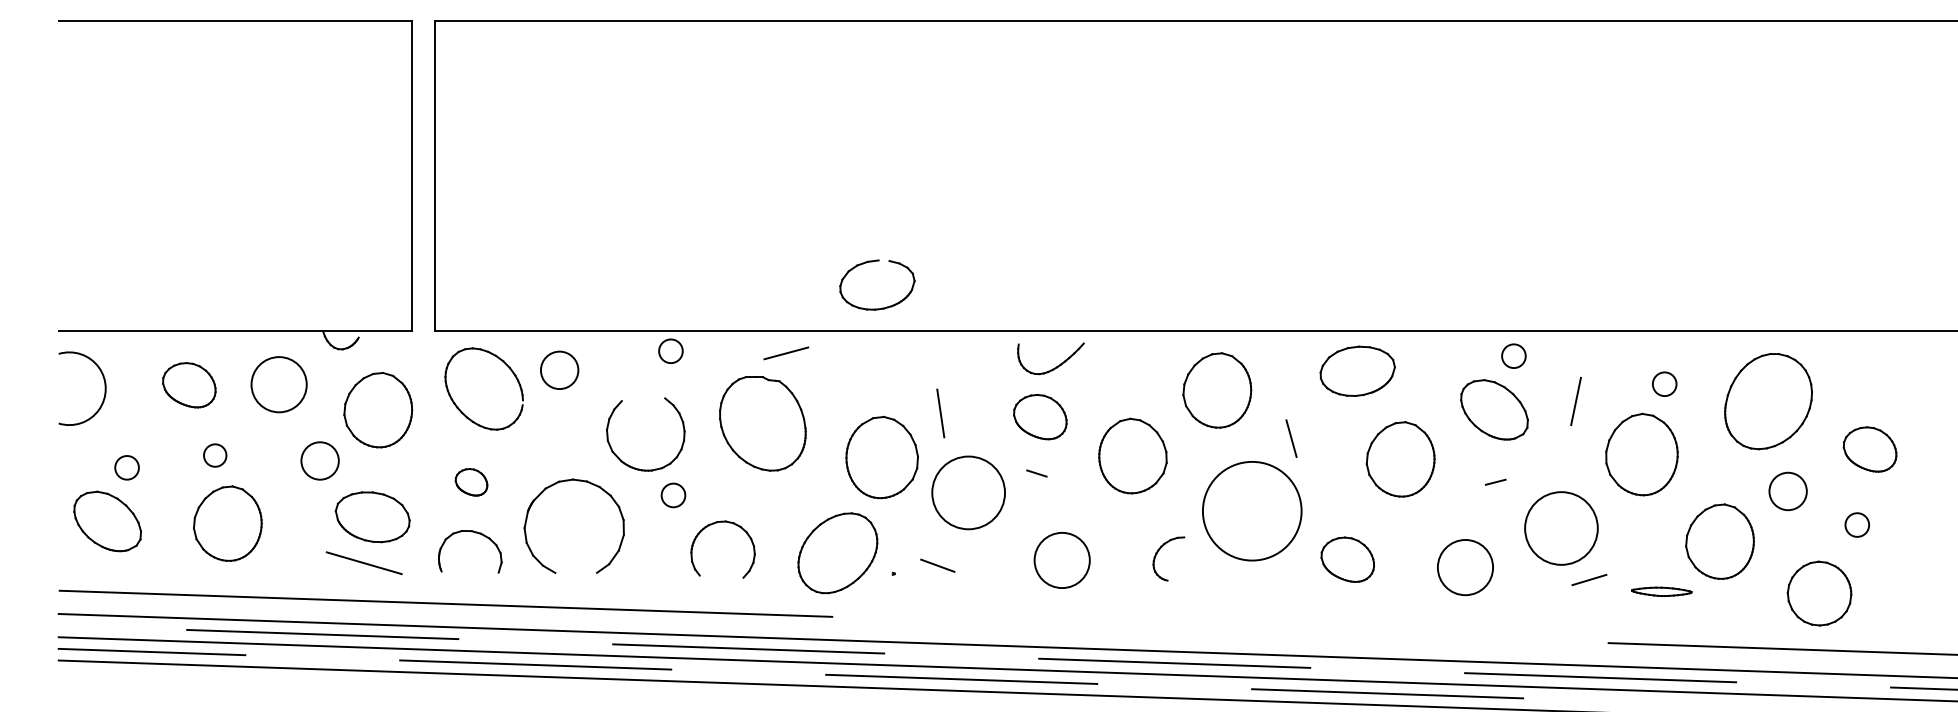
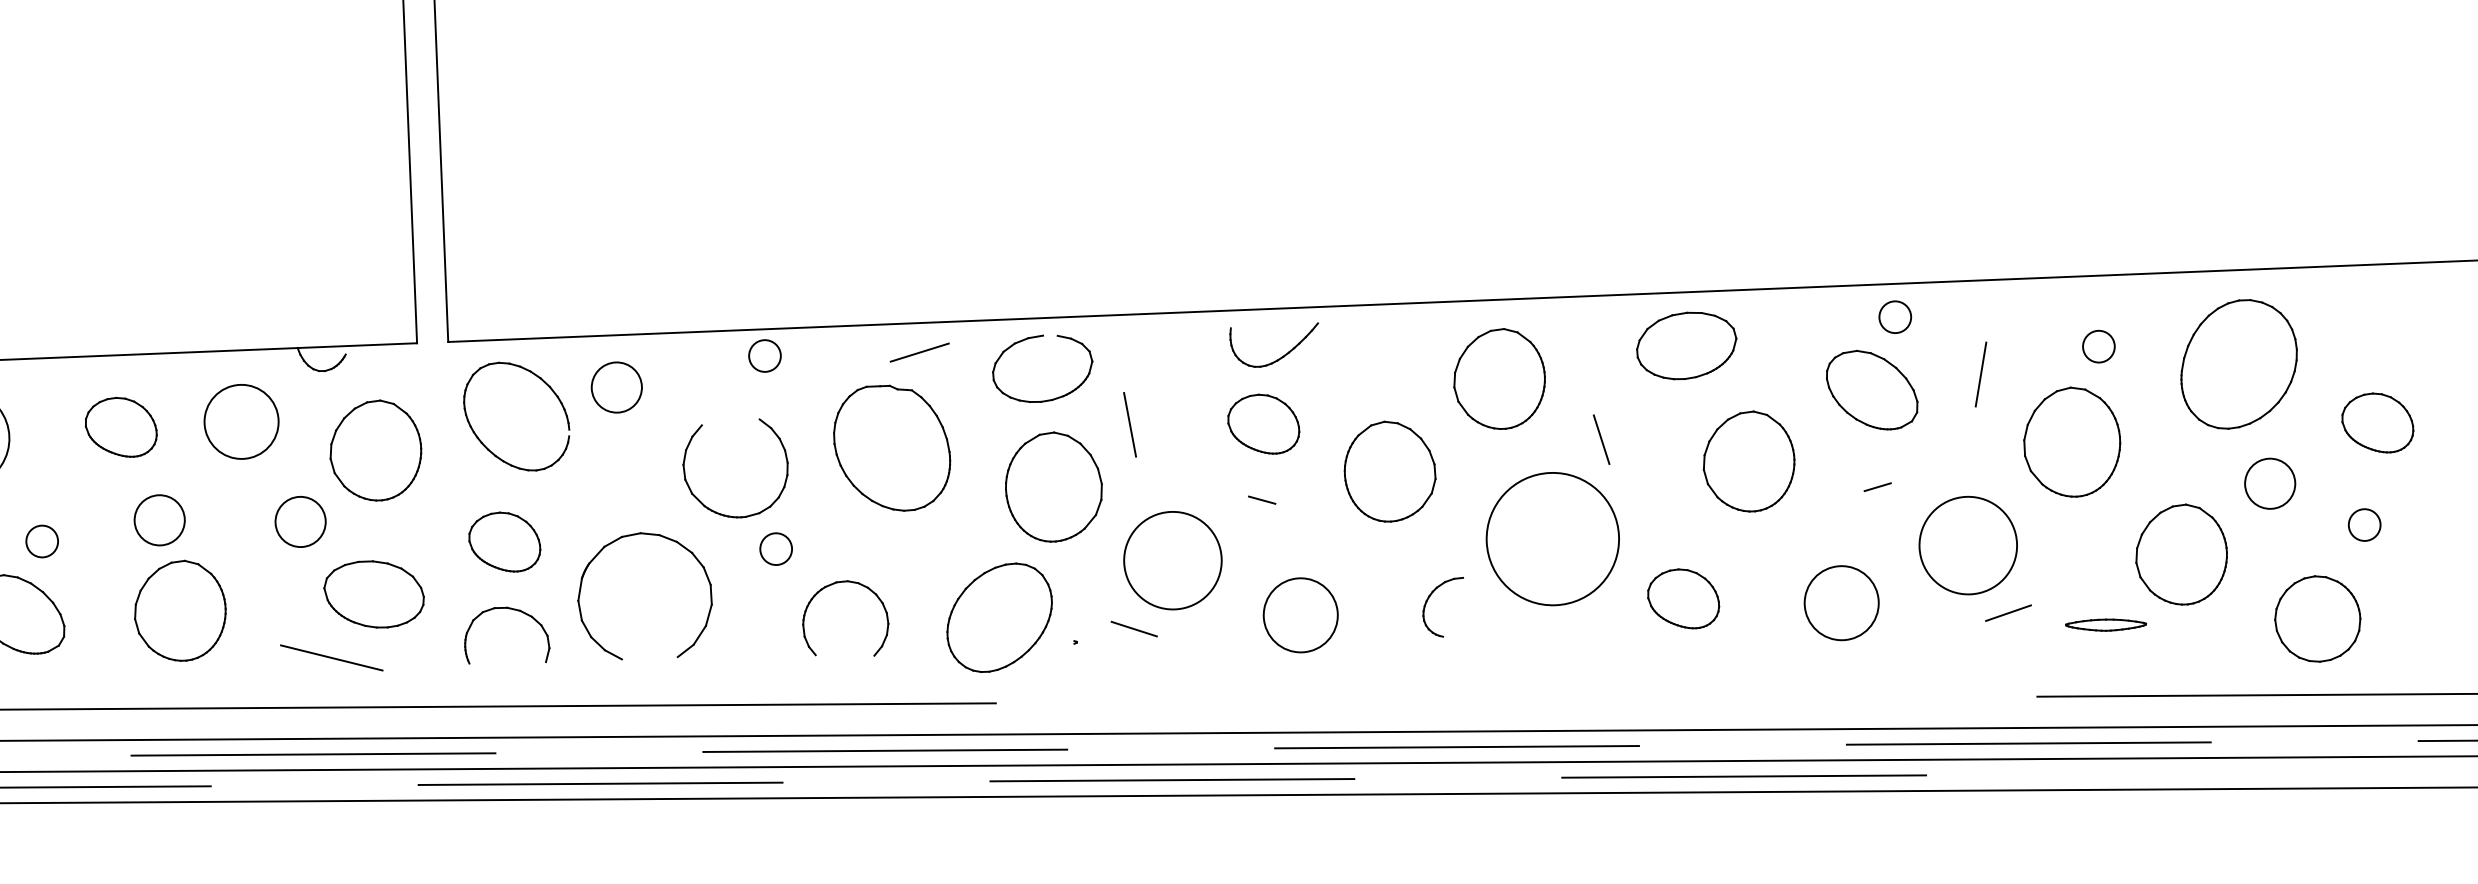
part: (872, 262) -> (1034, 338), moved
circle: (214, 455) -> (158, 520), size x1.67
part: (471, 482) -> (504, 542), size x1.67
circle: (968, 492) -> (1172, 560), moved
line: (363, 562) -> (330, 657), moved

